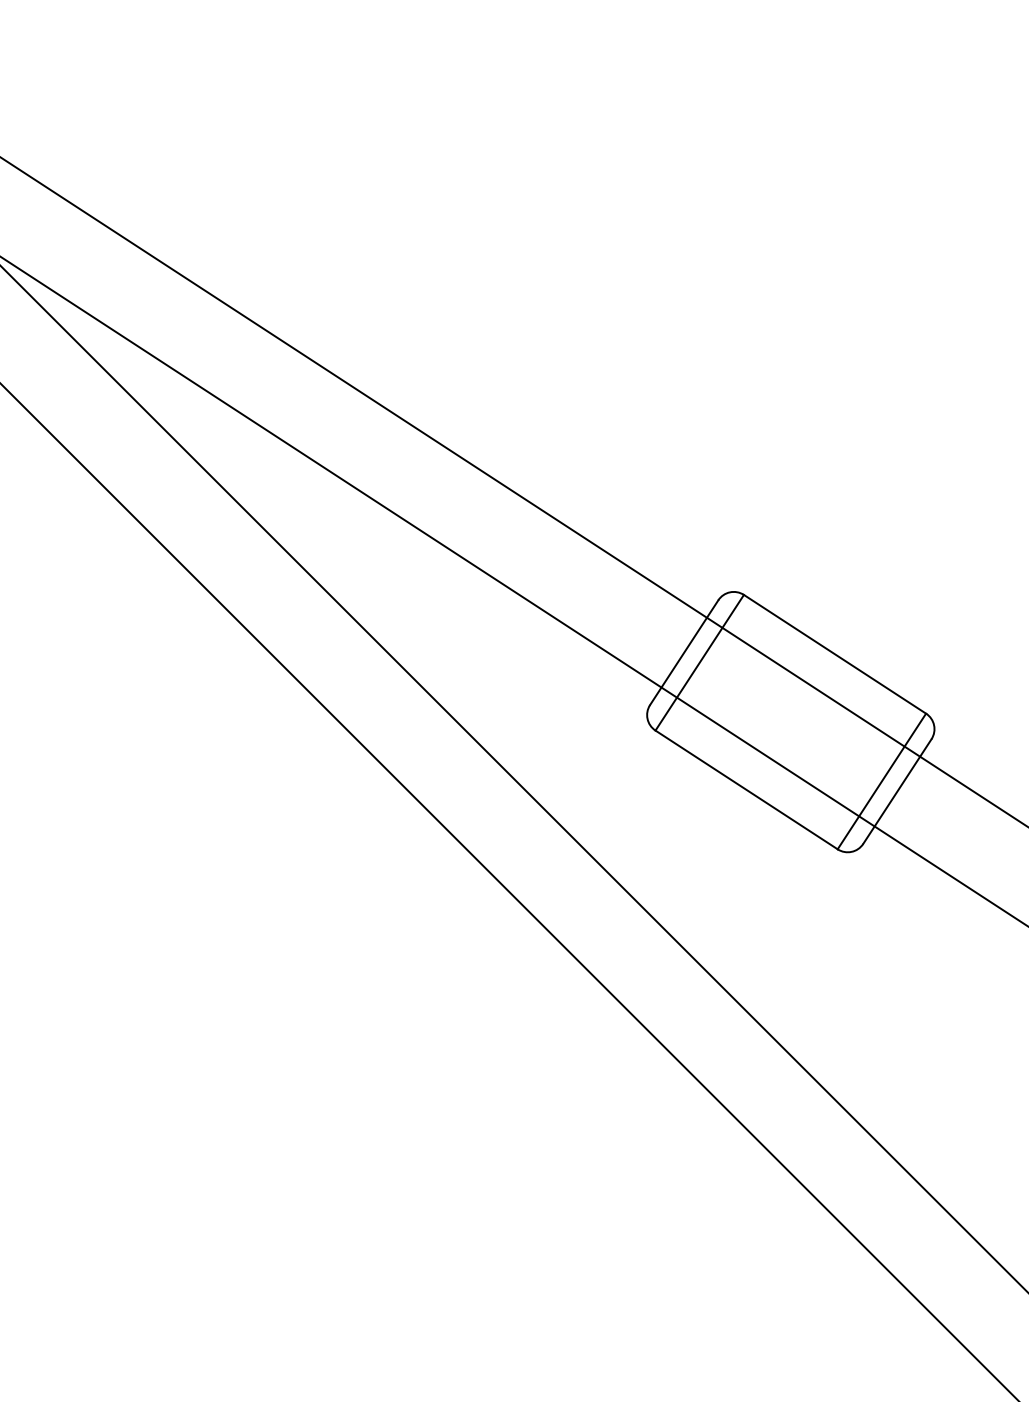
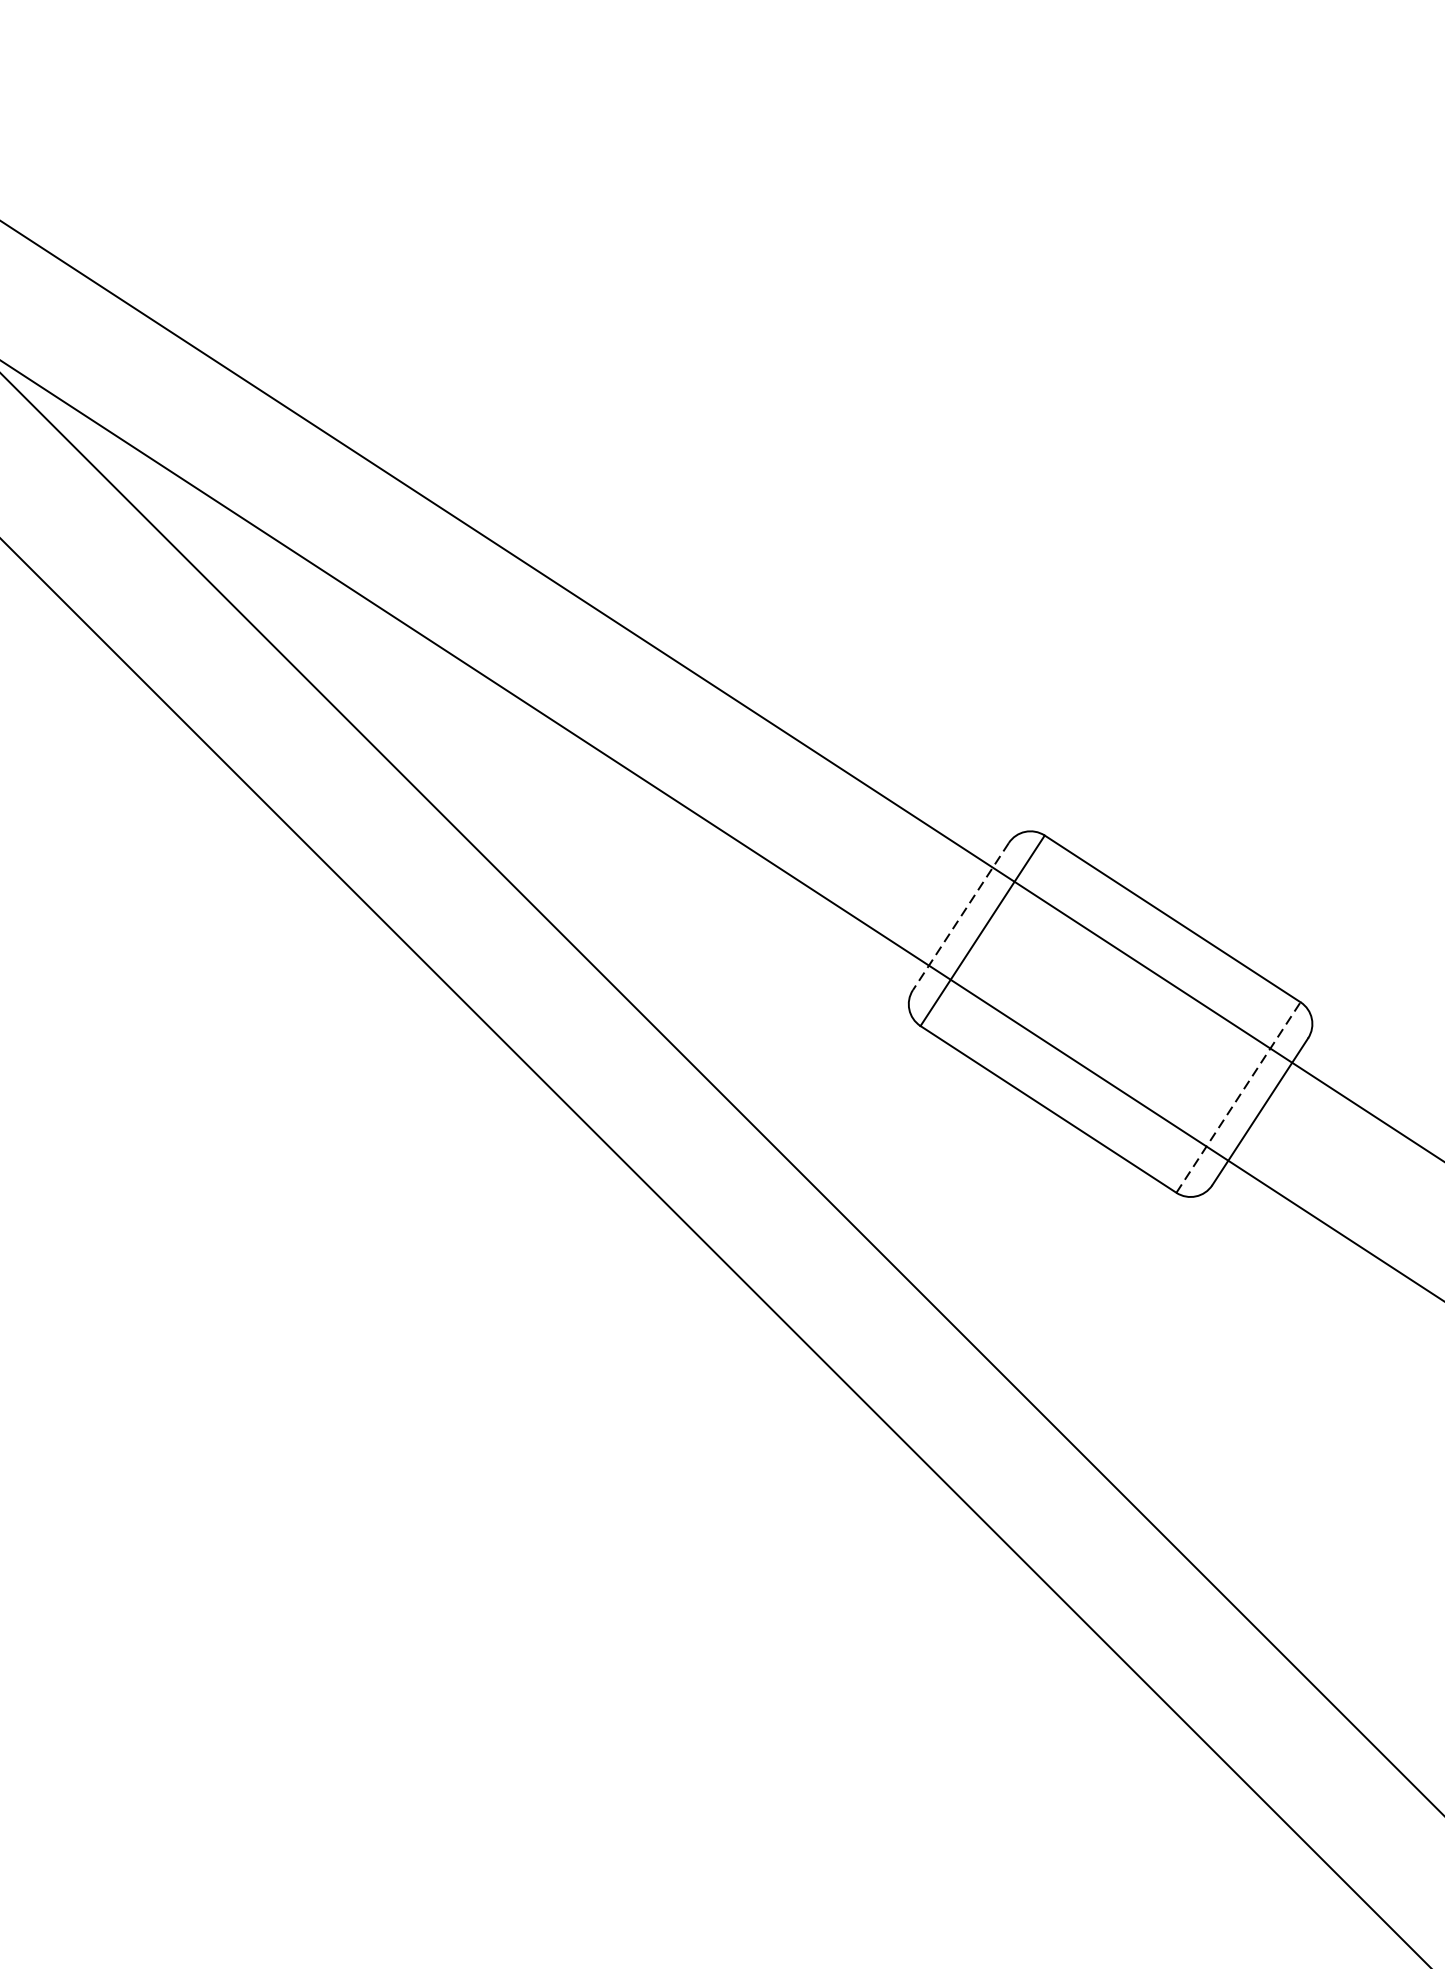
line: (683, 653) -> (959, 917), solid -> dashed
line: (881, 781) -> (1237, 1097), solid -> dashed

